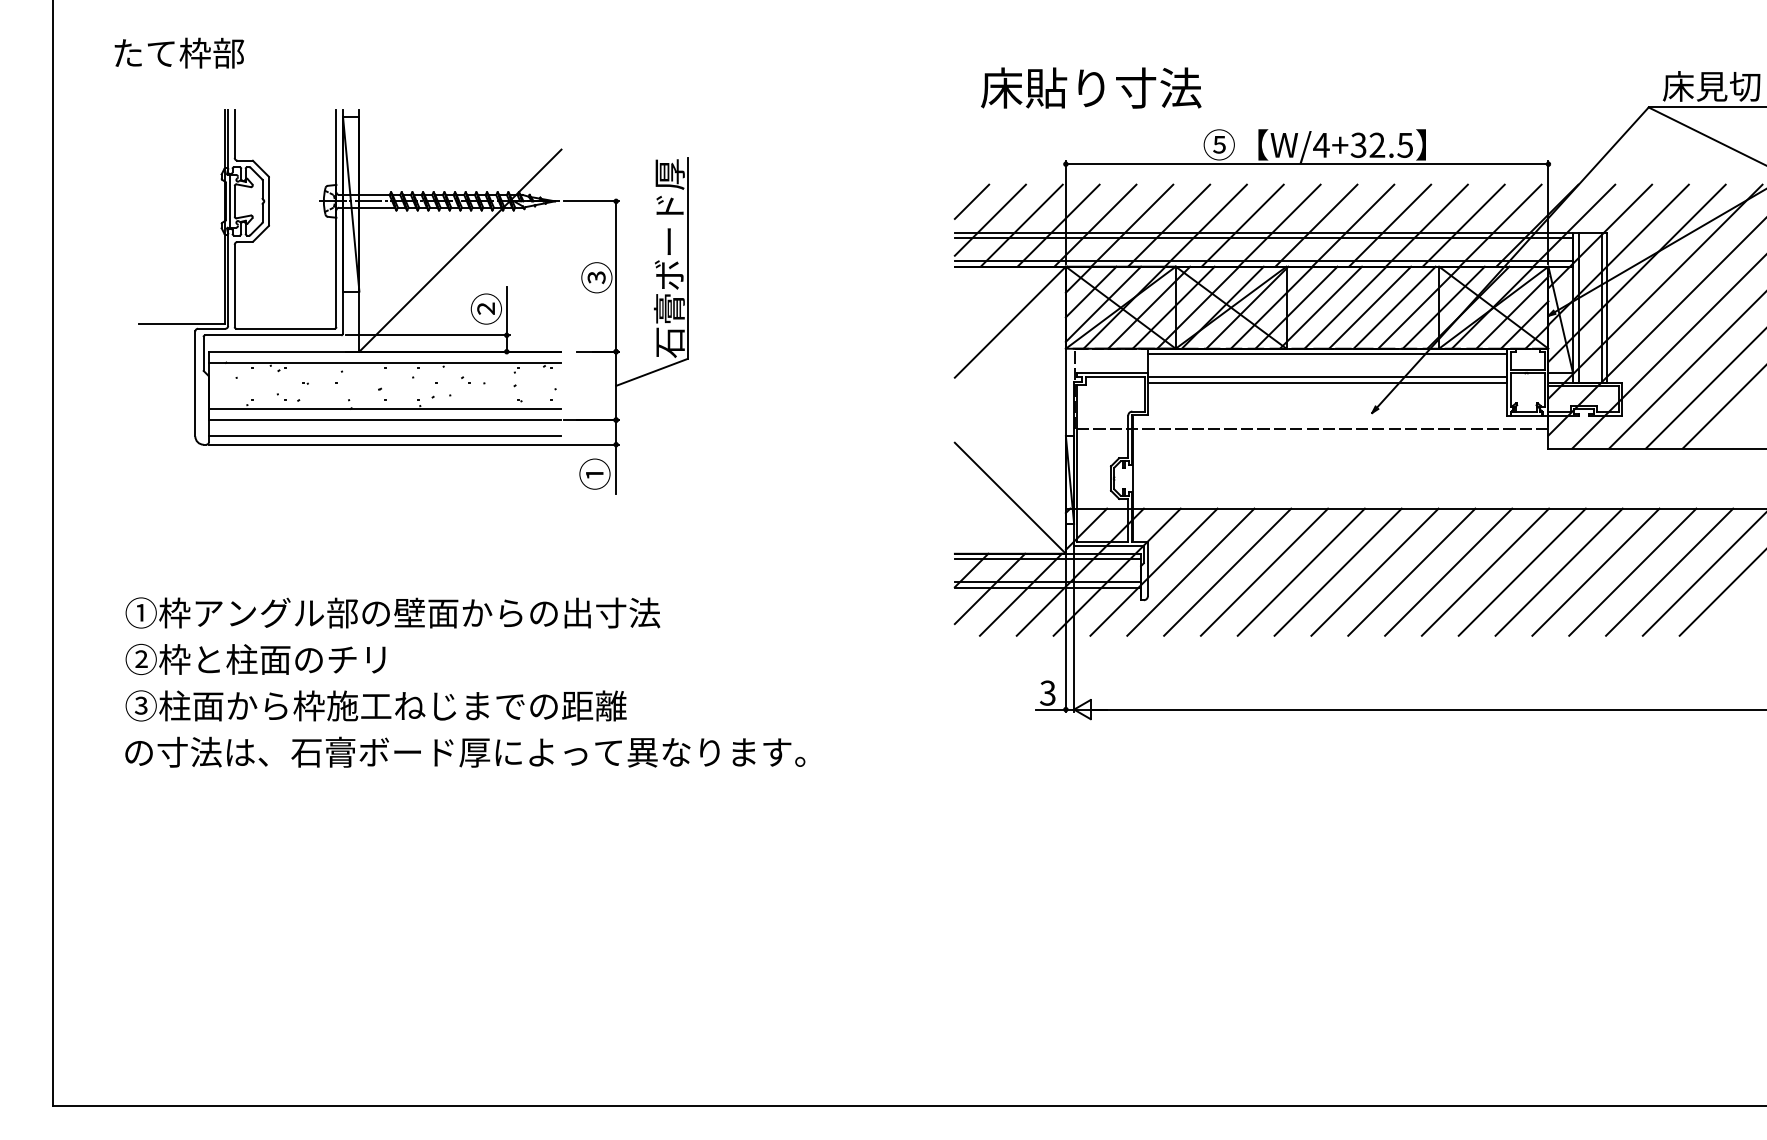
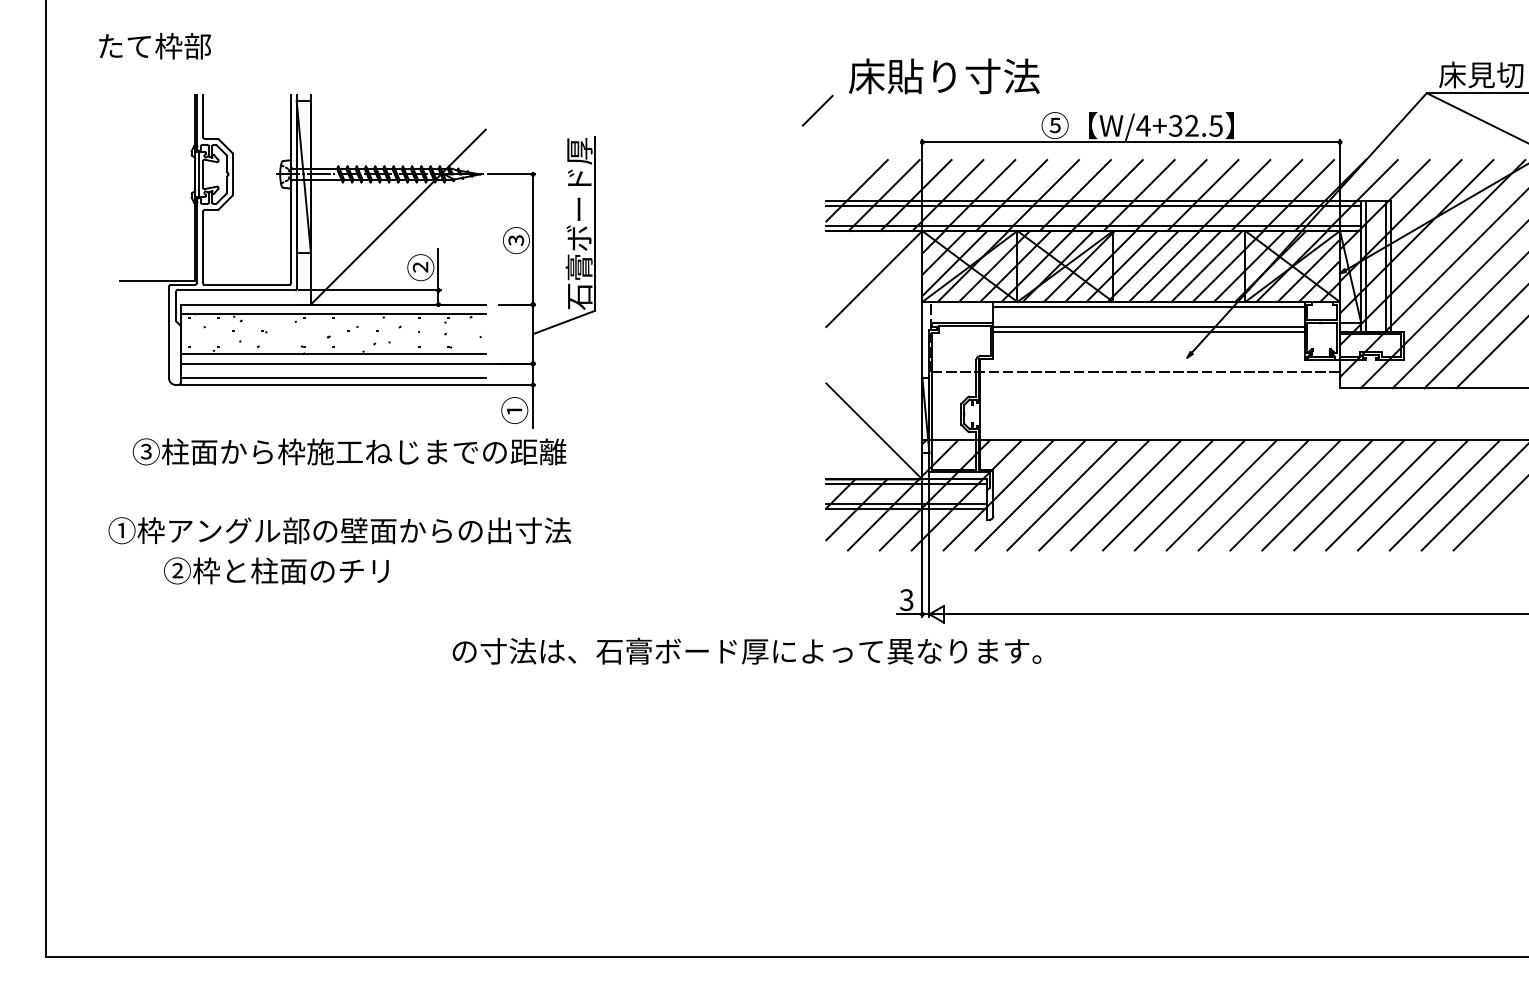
line: (971, 201) -> (817, 110), moved
text: (255, 659) -> (276, 570), moved
text: (375, 705) -> (349, 451), moved
text: (465, 751) -> (747, 650), moved

